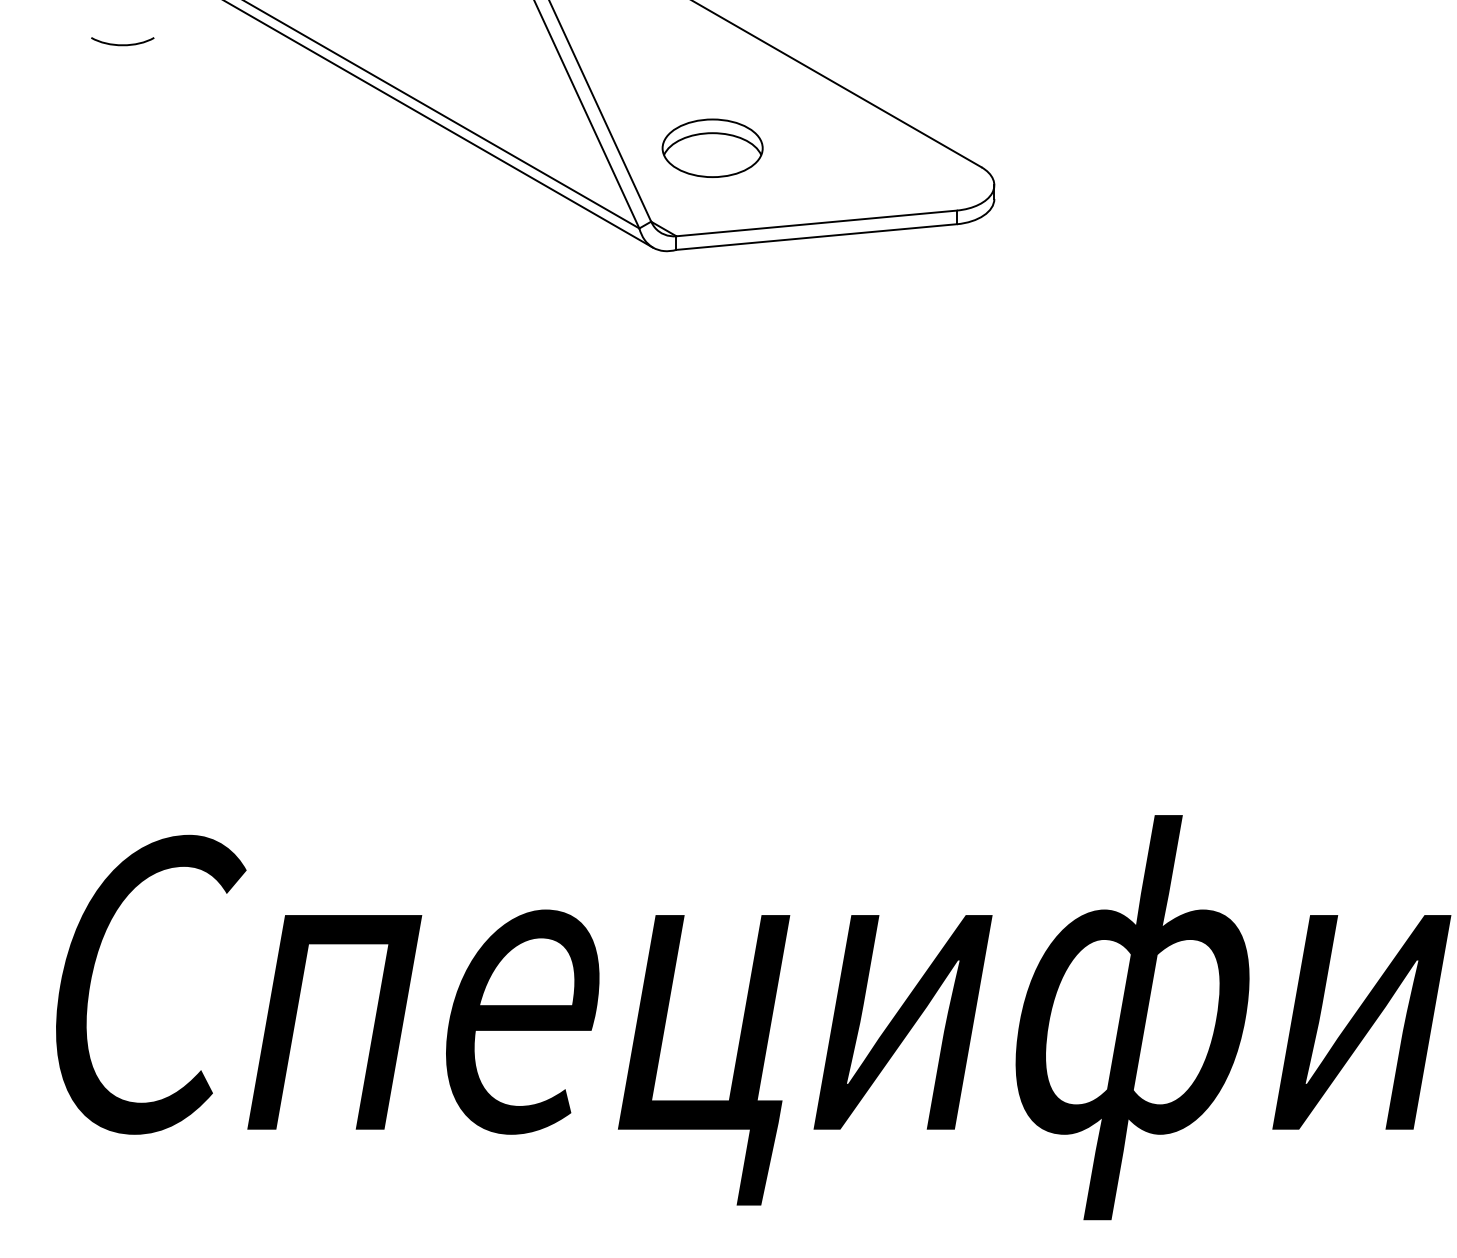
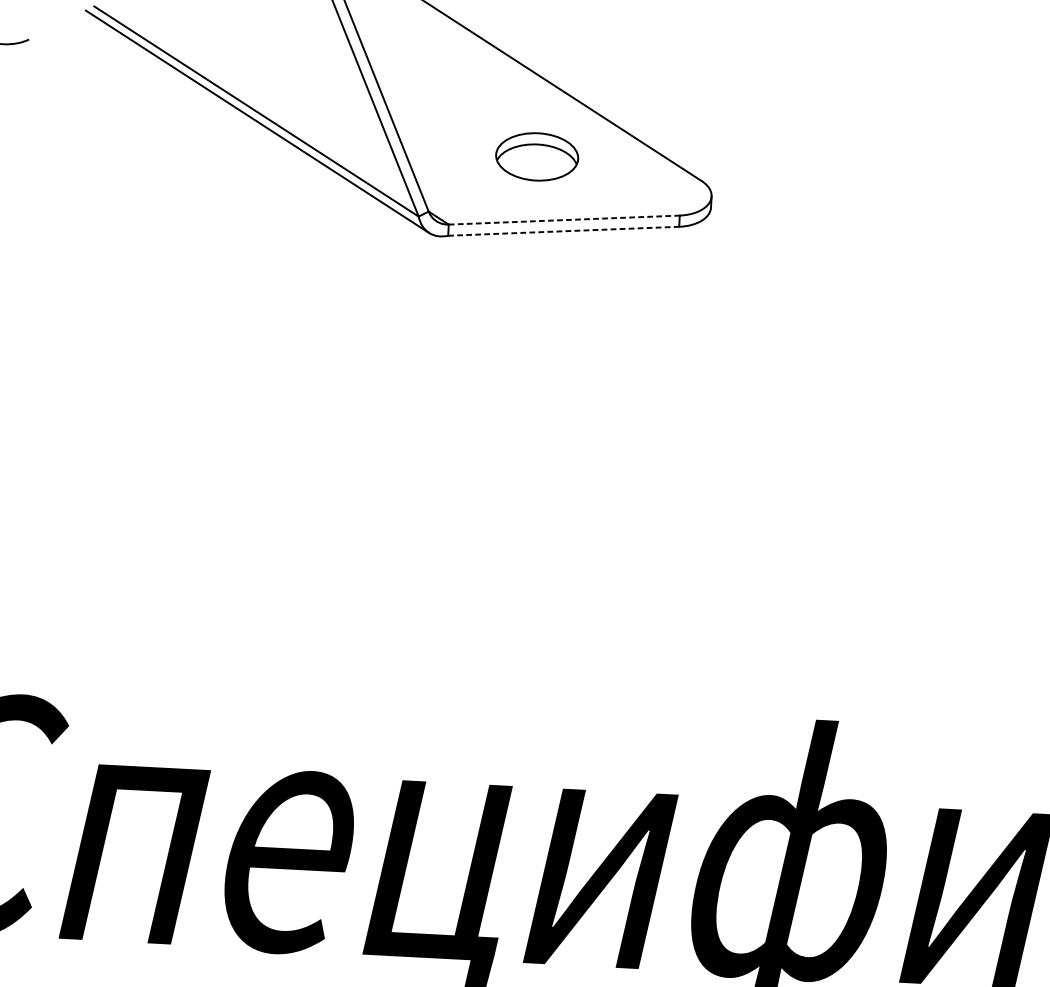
part: (712, 147) -> (537, 156), moved
line: (816, 223) -> (564, 220), solid -> dashed
line: (816, 237) -> (563, 231), solid -> dashed

